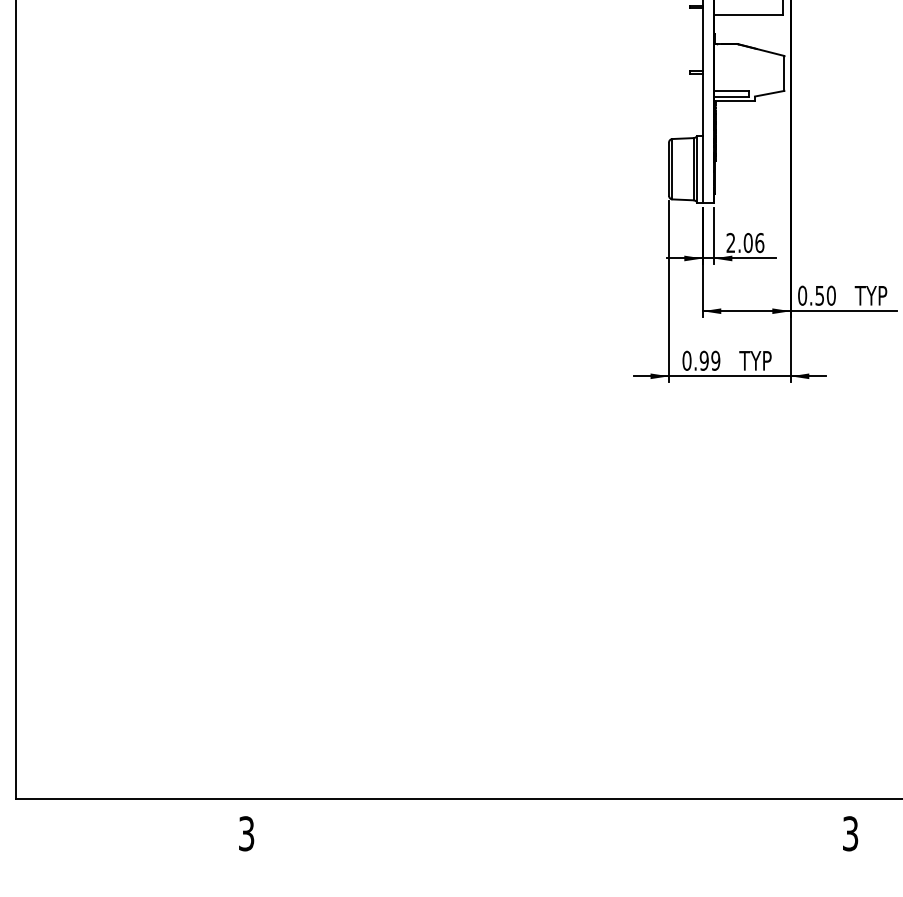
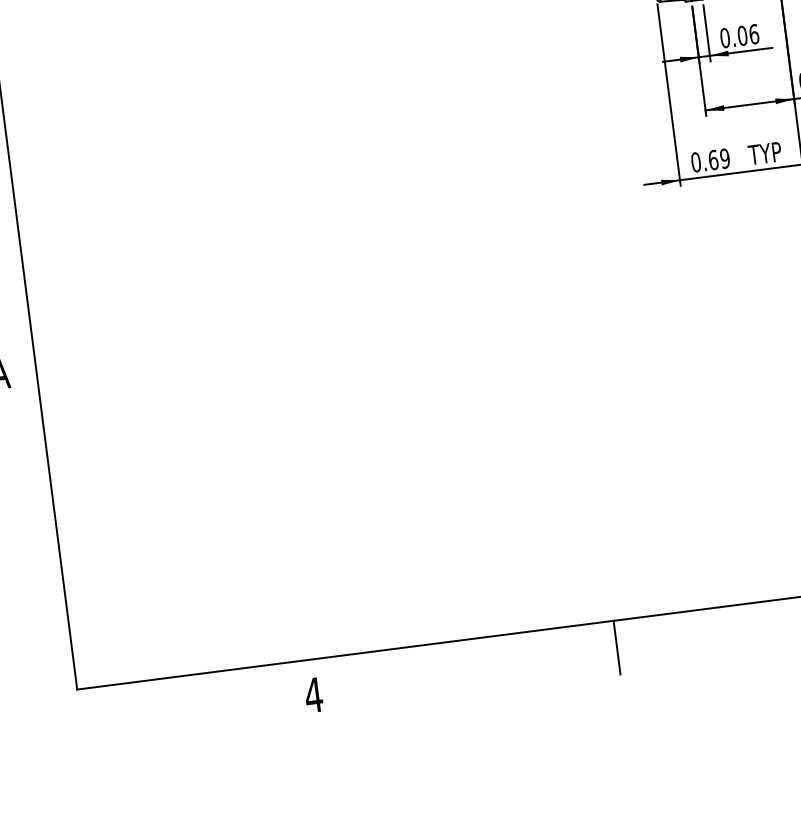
text: (730, 243) -> (724, 38), 2.06 -> 0.06
text: (703, 360) -> (712, 159), 0.99 -> 0.69
line: (548, 824) -> (616, 646), added
text: (246, 833) -> (313, 694), 3 -> 4

